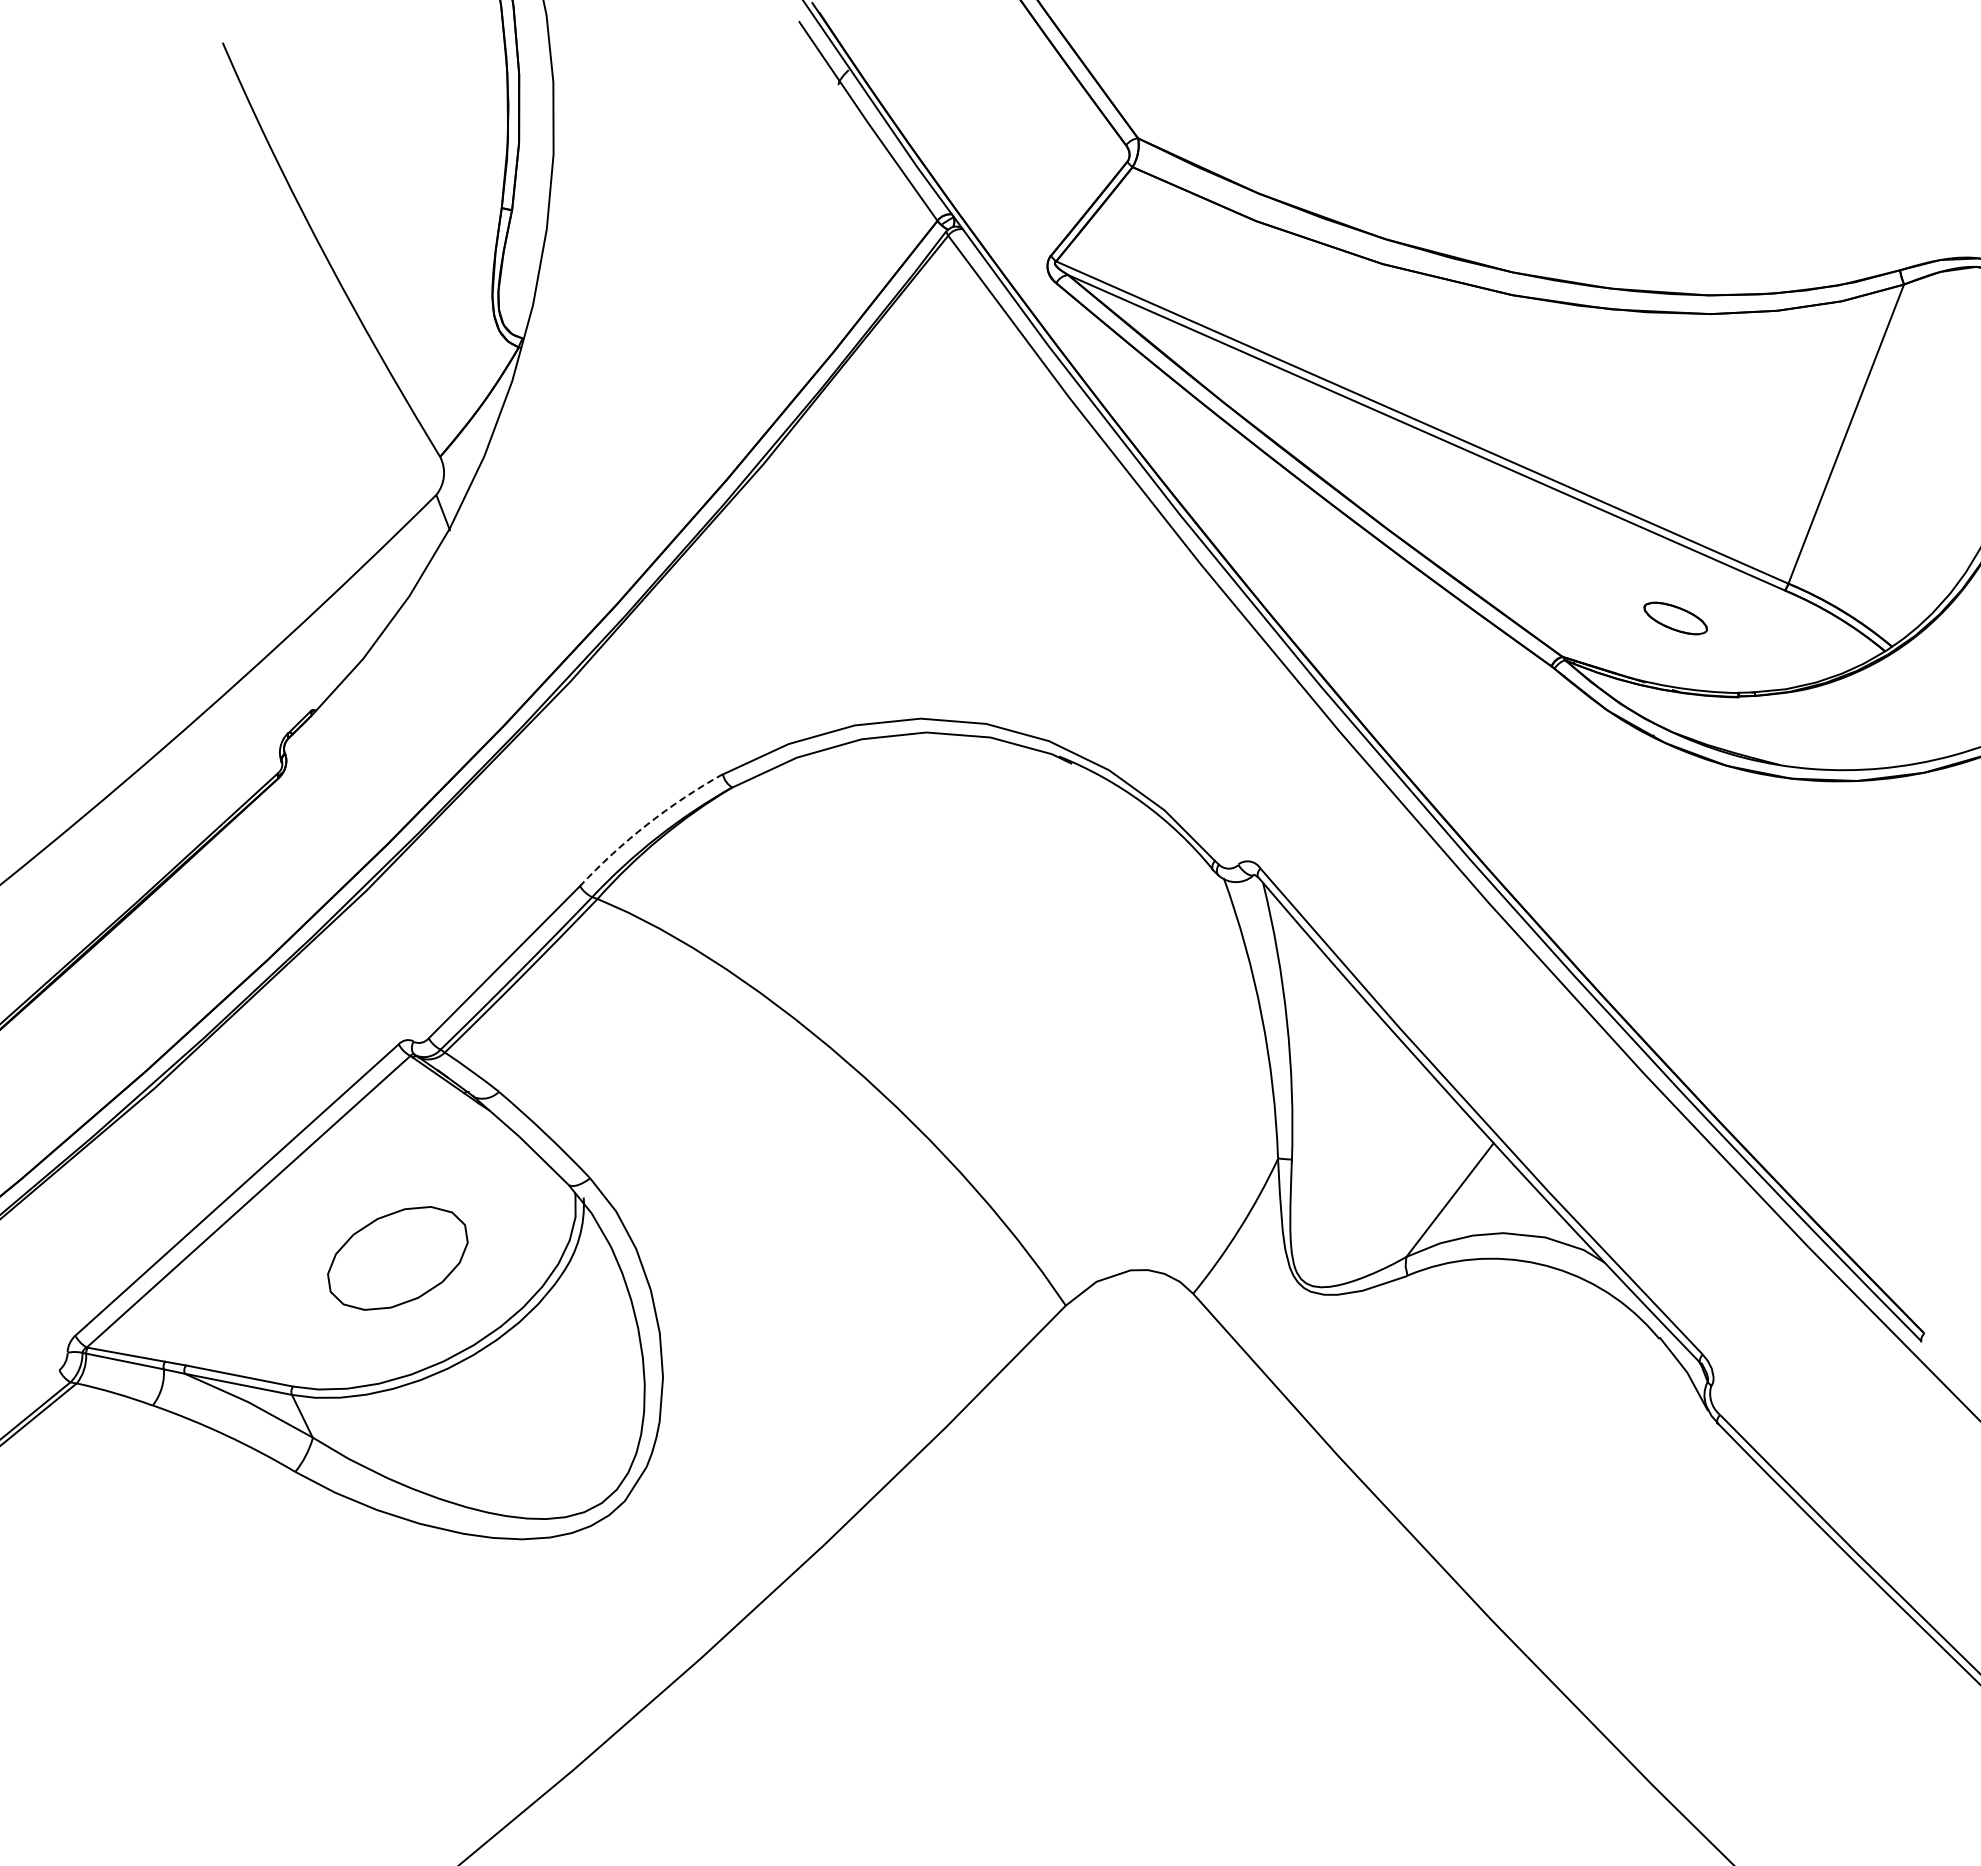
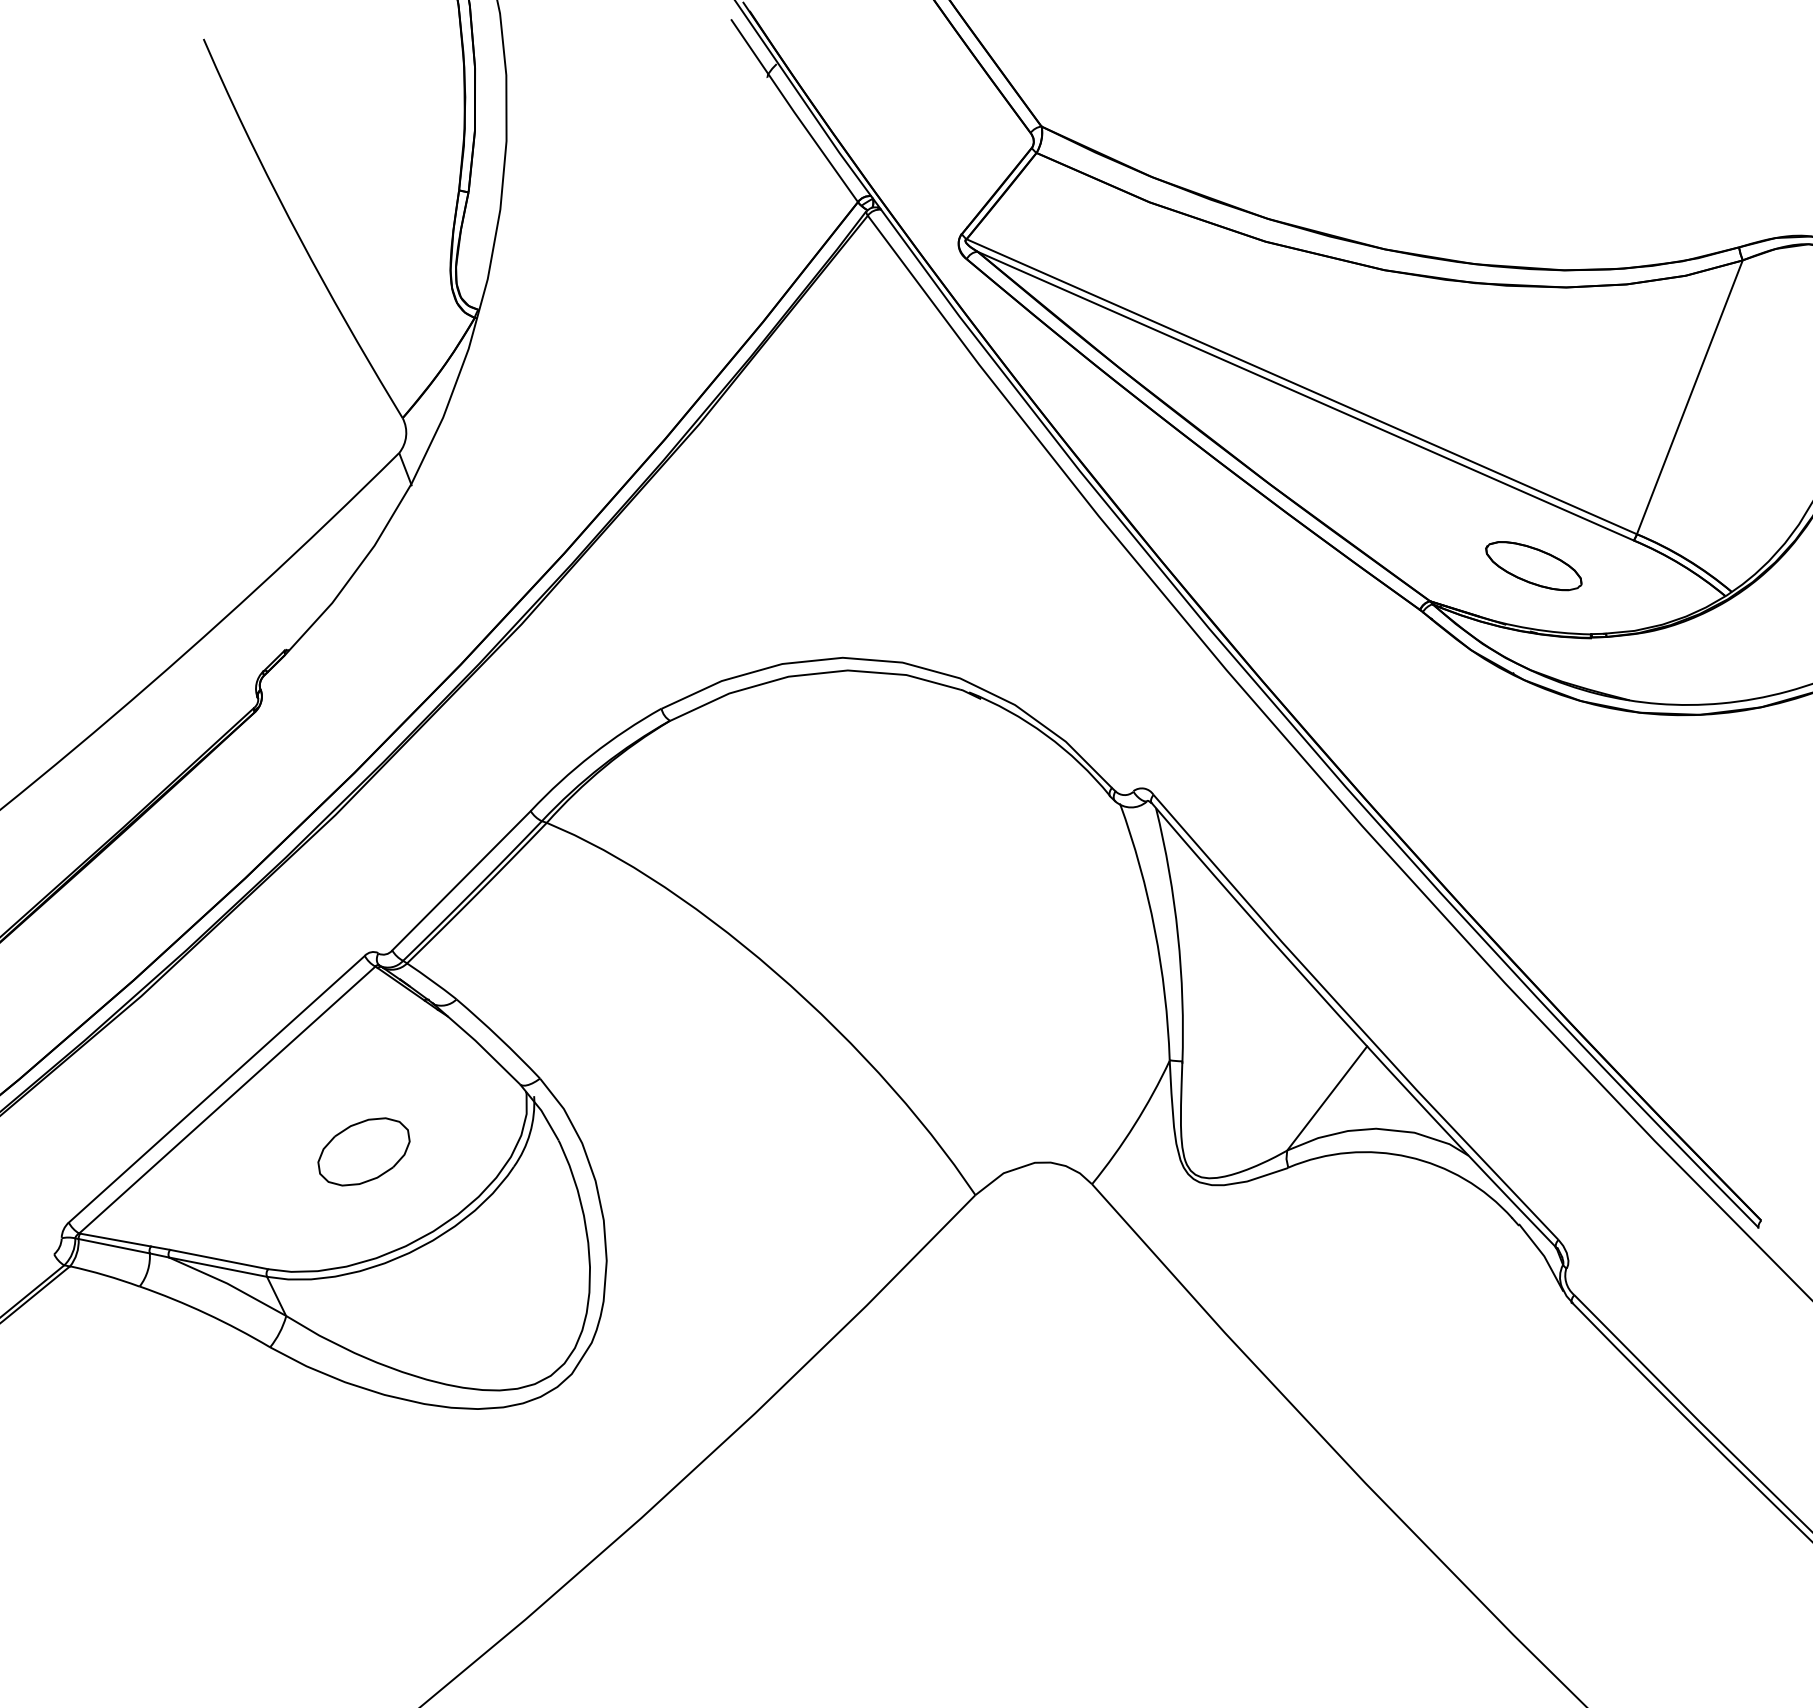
part: (1675, 618) -> (1533, 566), size x1.67
arc: (647, 824) -> (592, 754), dashed -> solid
part: (397, 1258) -> (363, 1151), size x0.71

